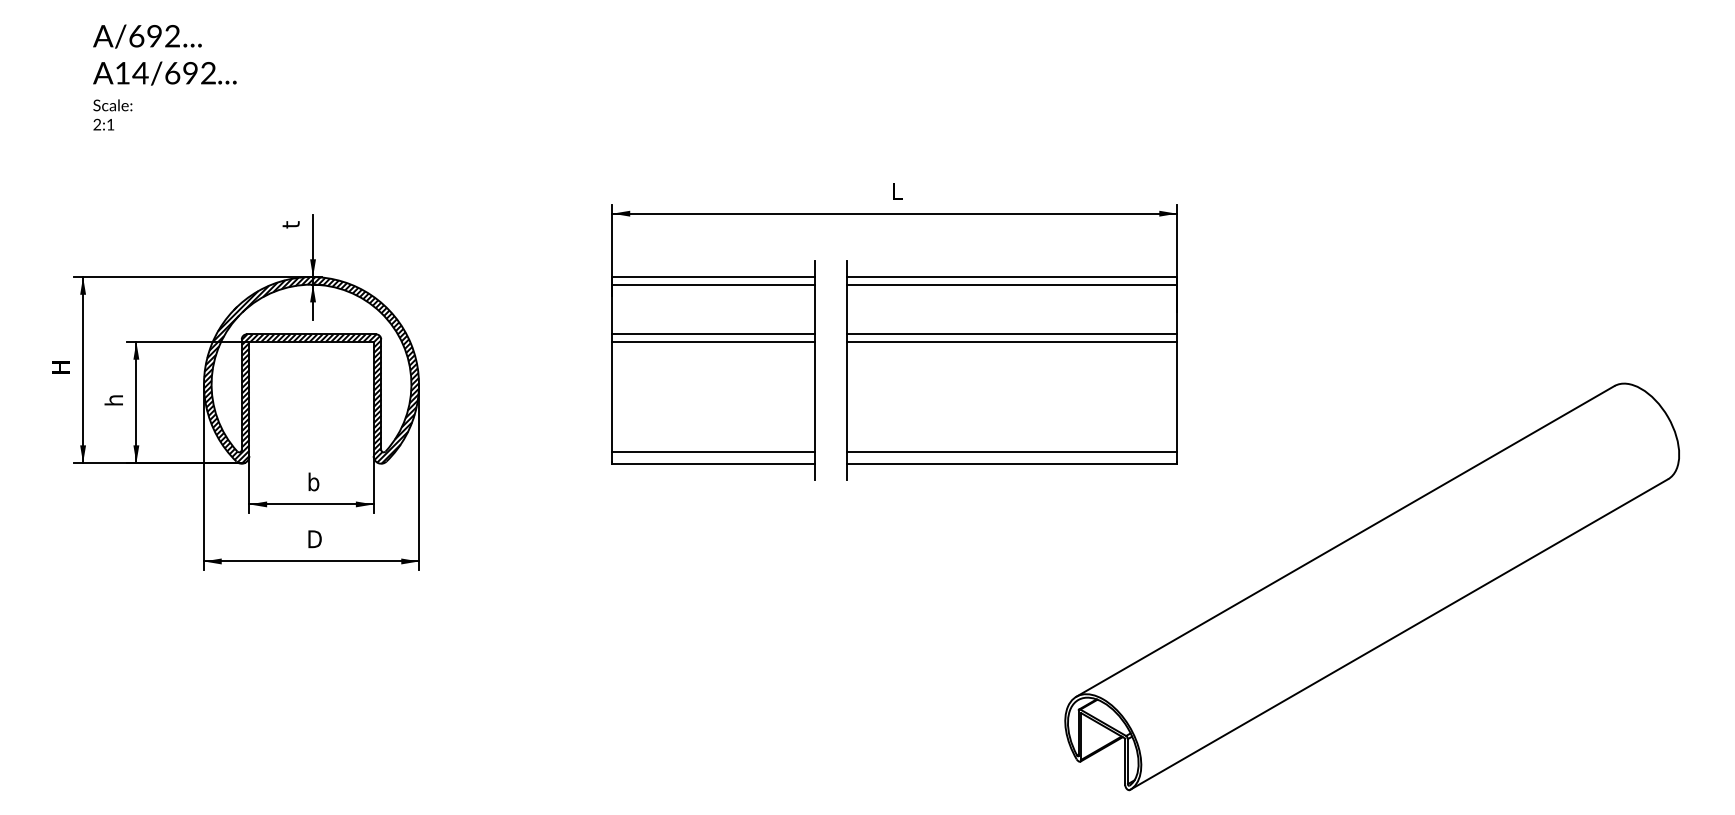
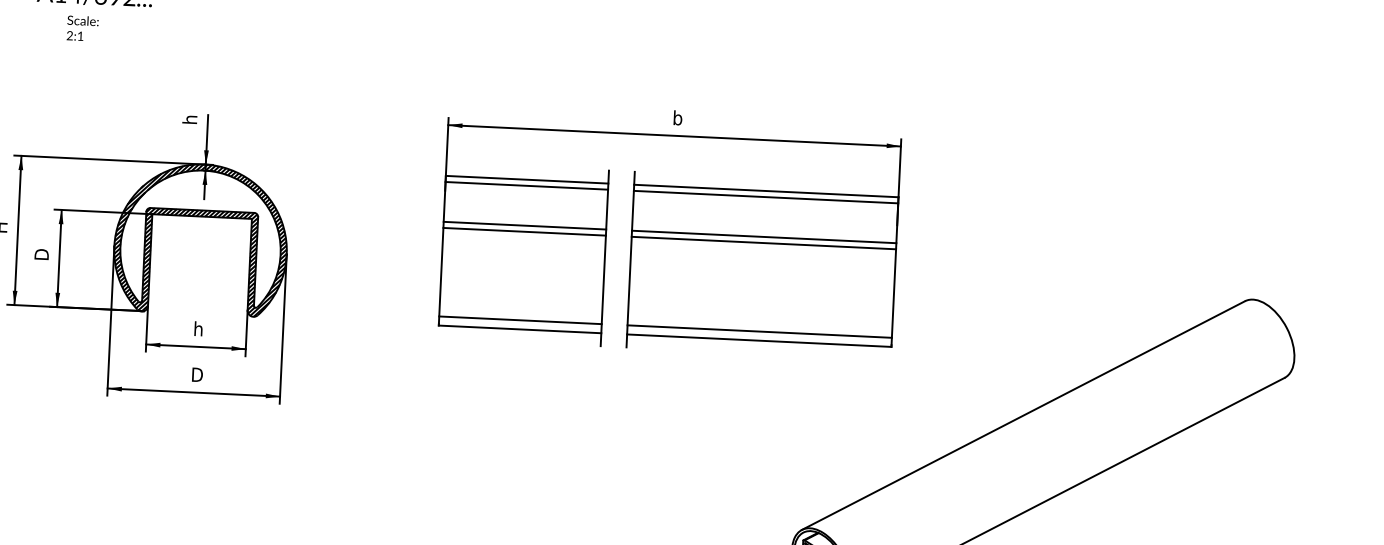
text: (112, 114) -> (82, 28), moved
text: (897, 191) -> (677, 118), L -> b
text: (290, 222) -> (189, 120), t -> h
text: (113, 398) -> (41, 254), h -> D
text: (314, 485) -> (199, 331), b -> h

